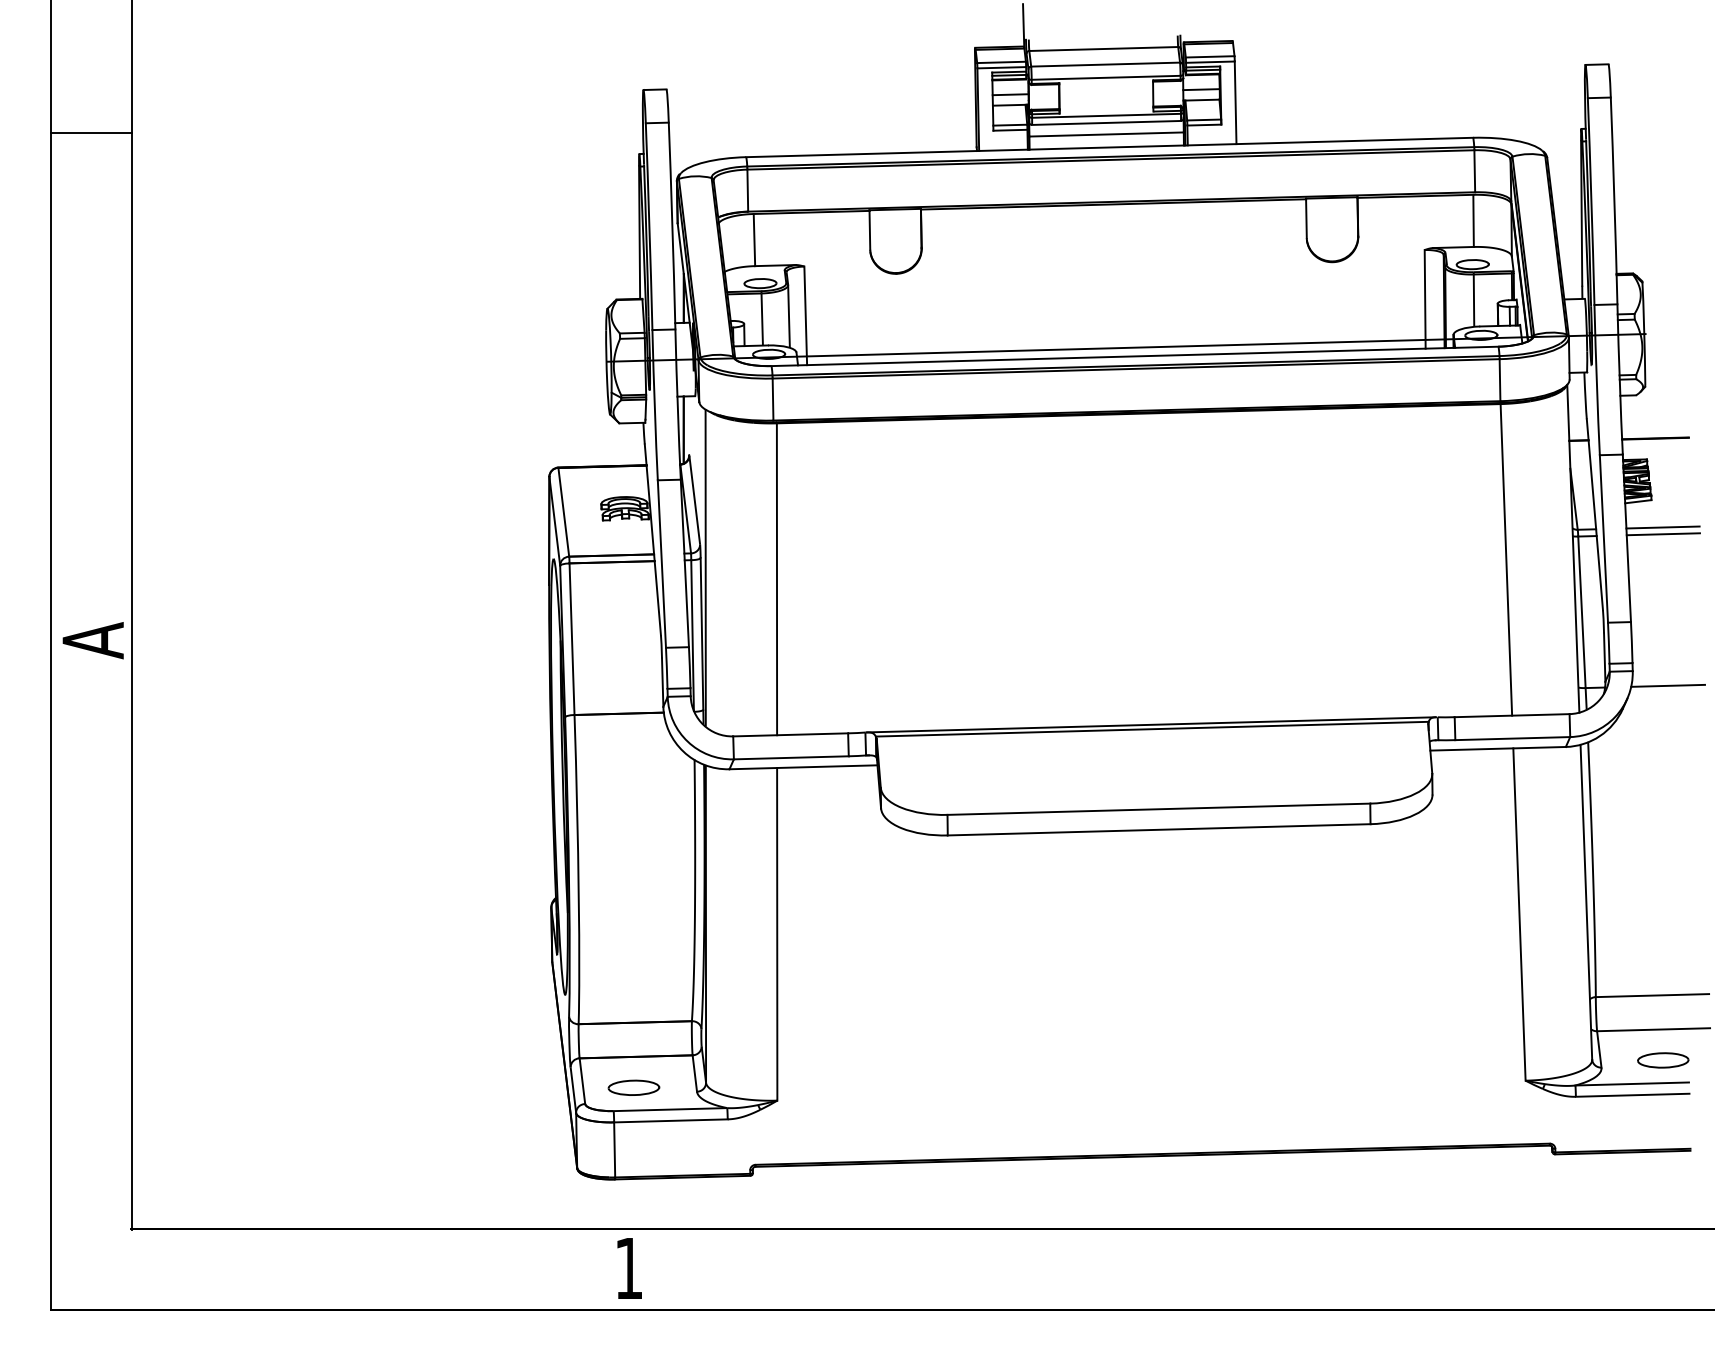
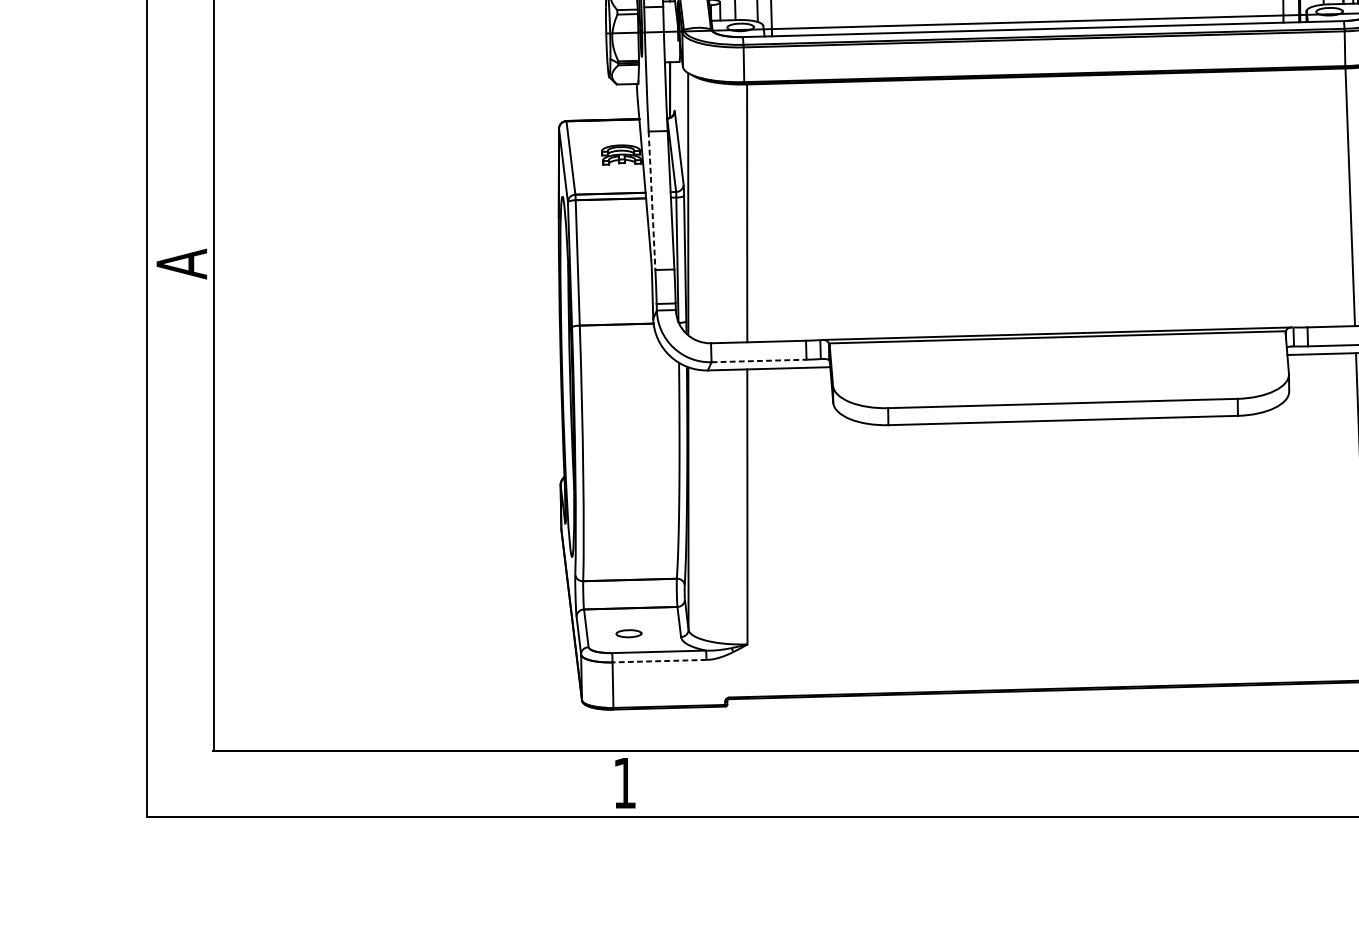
line: (661, 564) -> (651, 201), solid -> dashed
line: (791, 757) -> (759, 360), solid -> dashed
part: (633, 1087) -> (628, 633), size x0.6
line: (670, 1120) -> (659, 660), solid -> dashed

